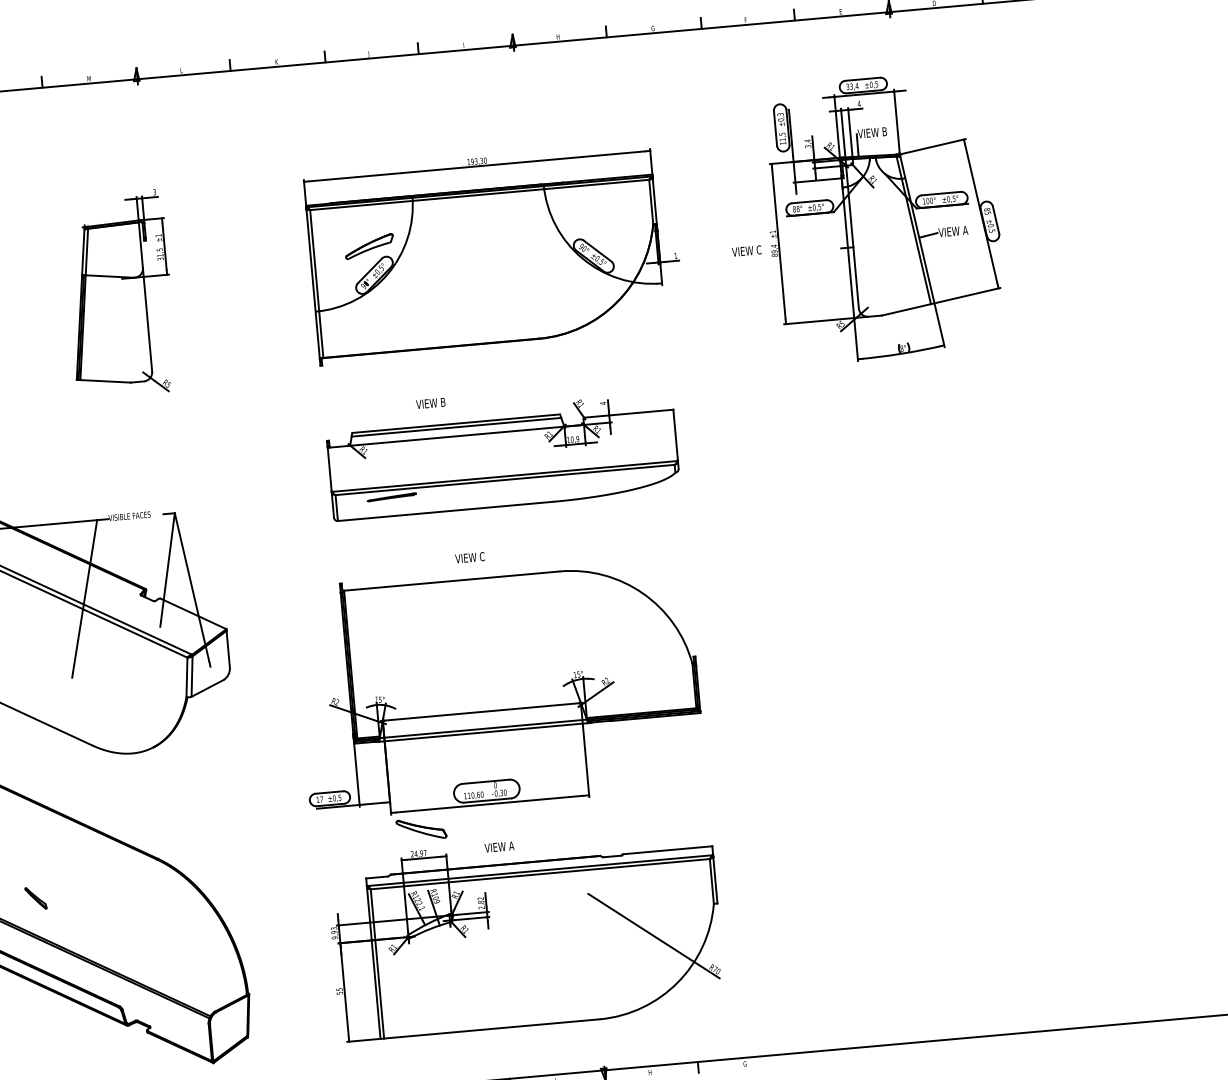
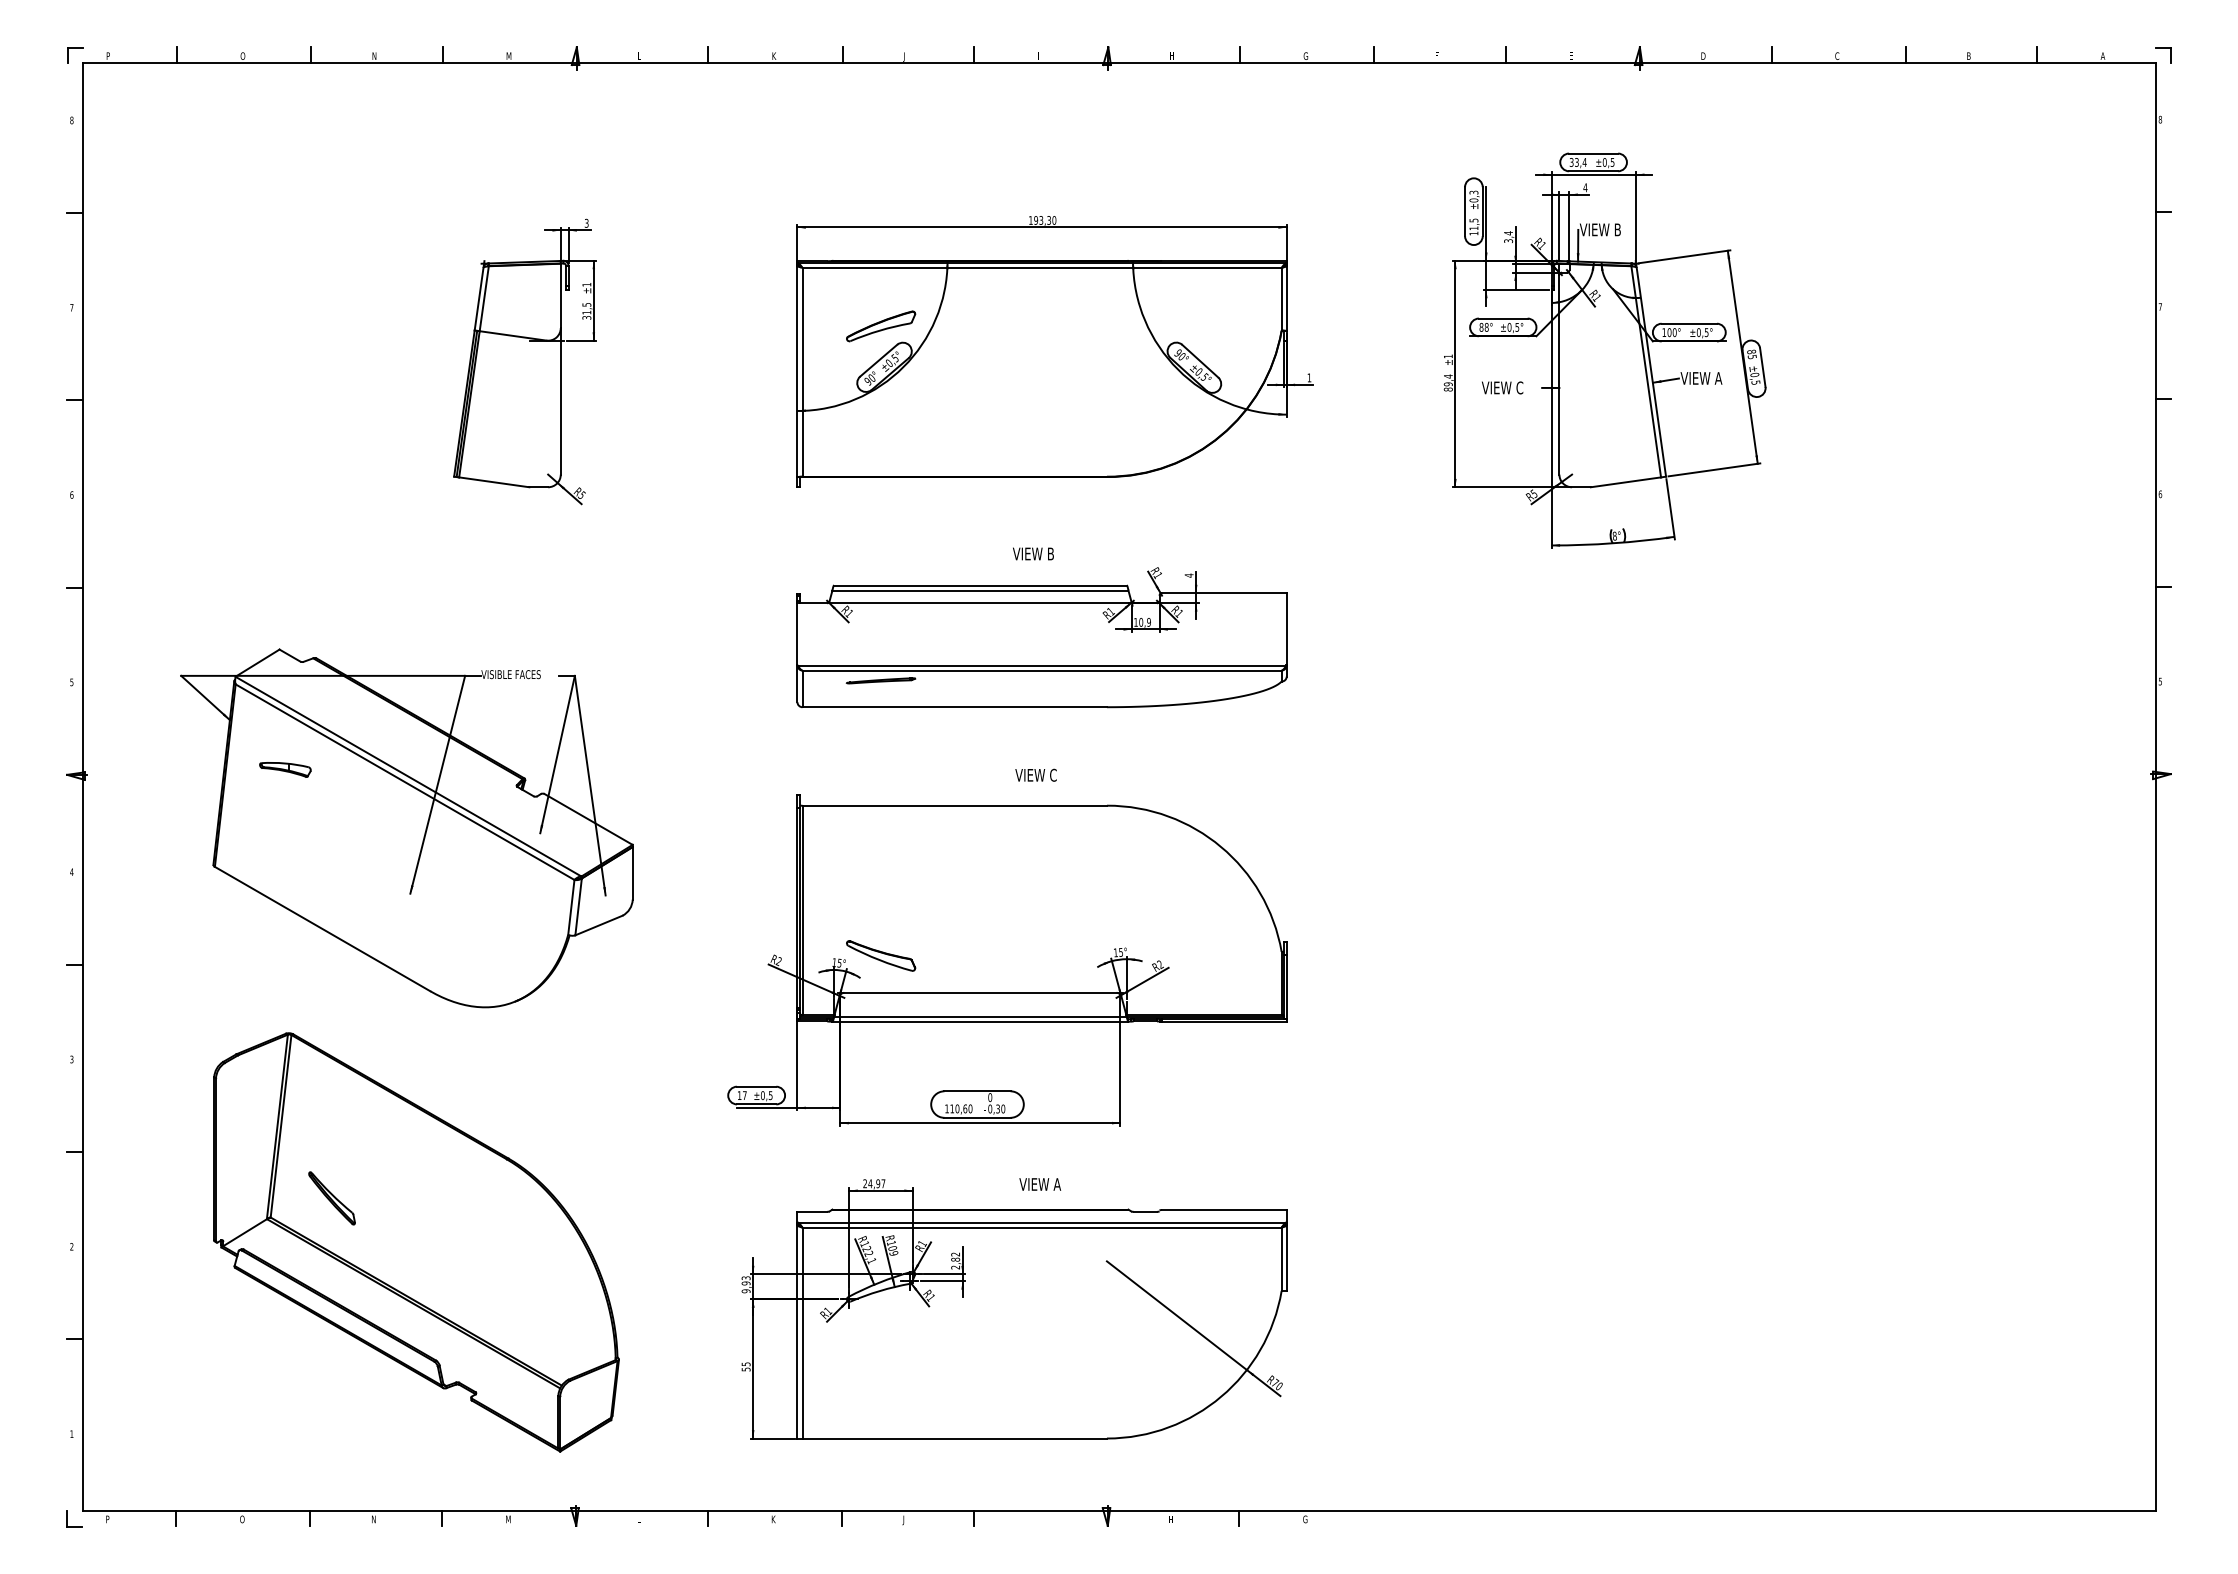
text: (746, 250) -> (1502, 387), moved
text: (430, 403) -> (1033, 553), moved
text: (469, 557) -> (1035, 774), moved
part: (421, 829) -> (881, 955), moved
text: (499, 847) -> (1040, 1184), moved
part: (35, 898) -> (331, 1198), size x1.67

